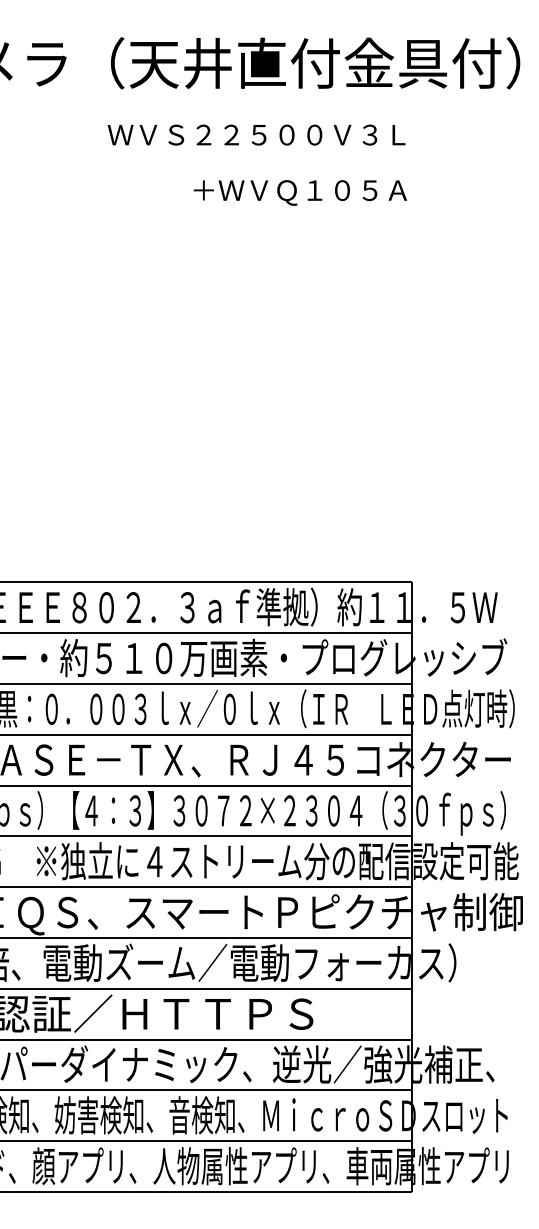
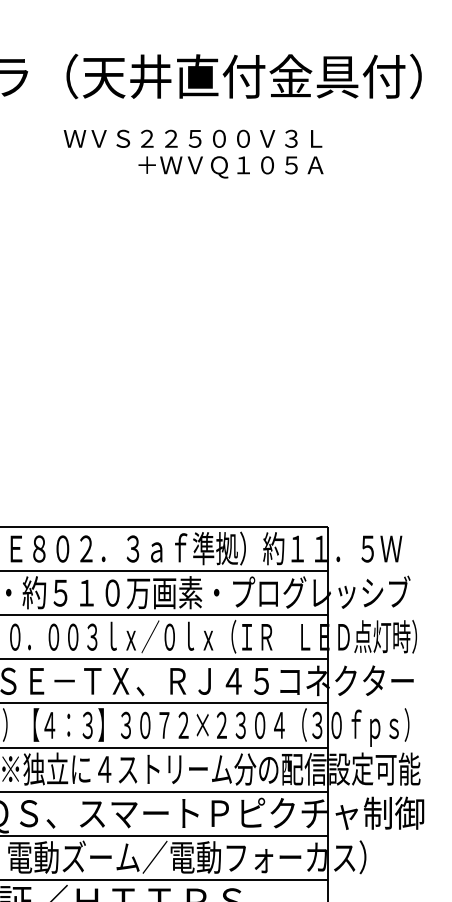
text: (299, 192) -> (230, 166), moved

